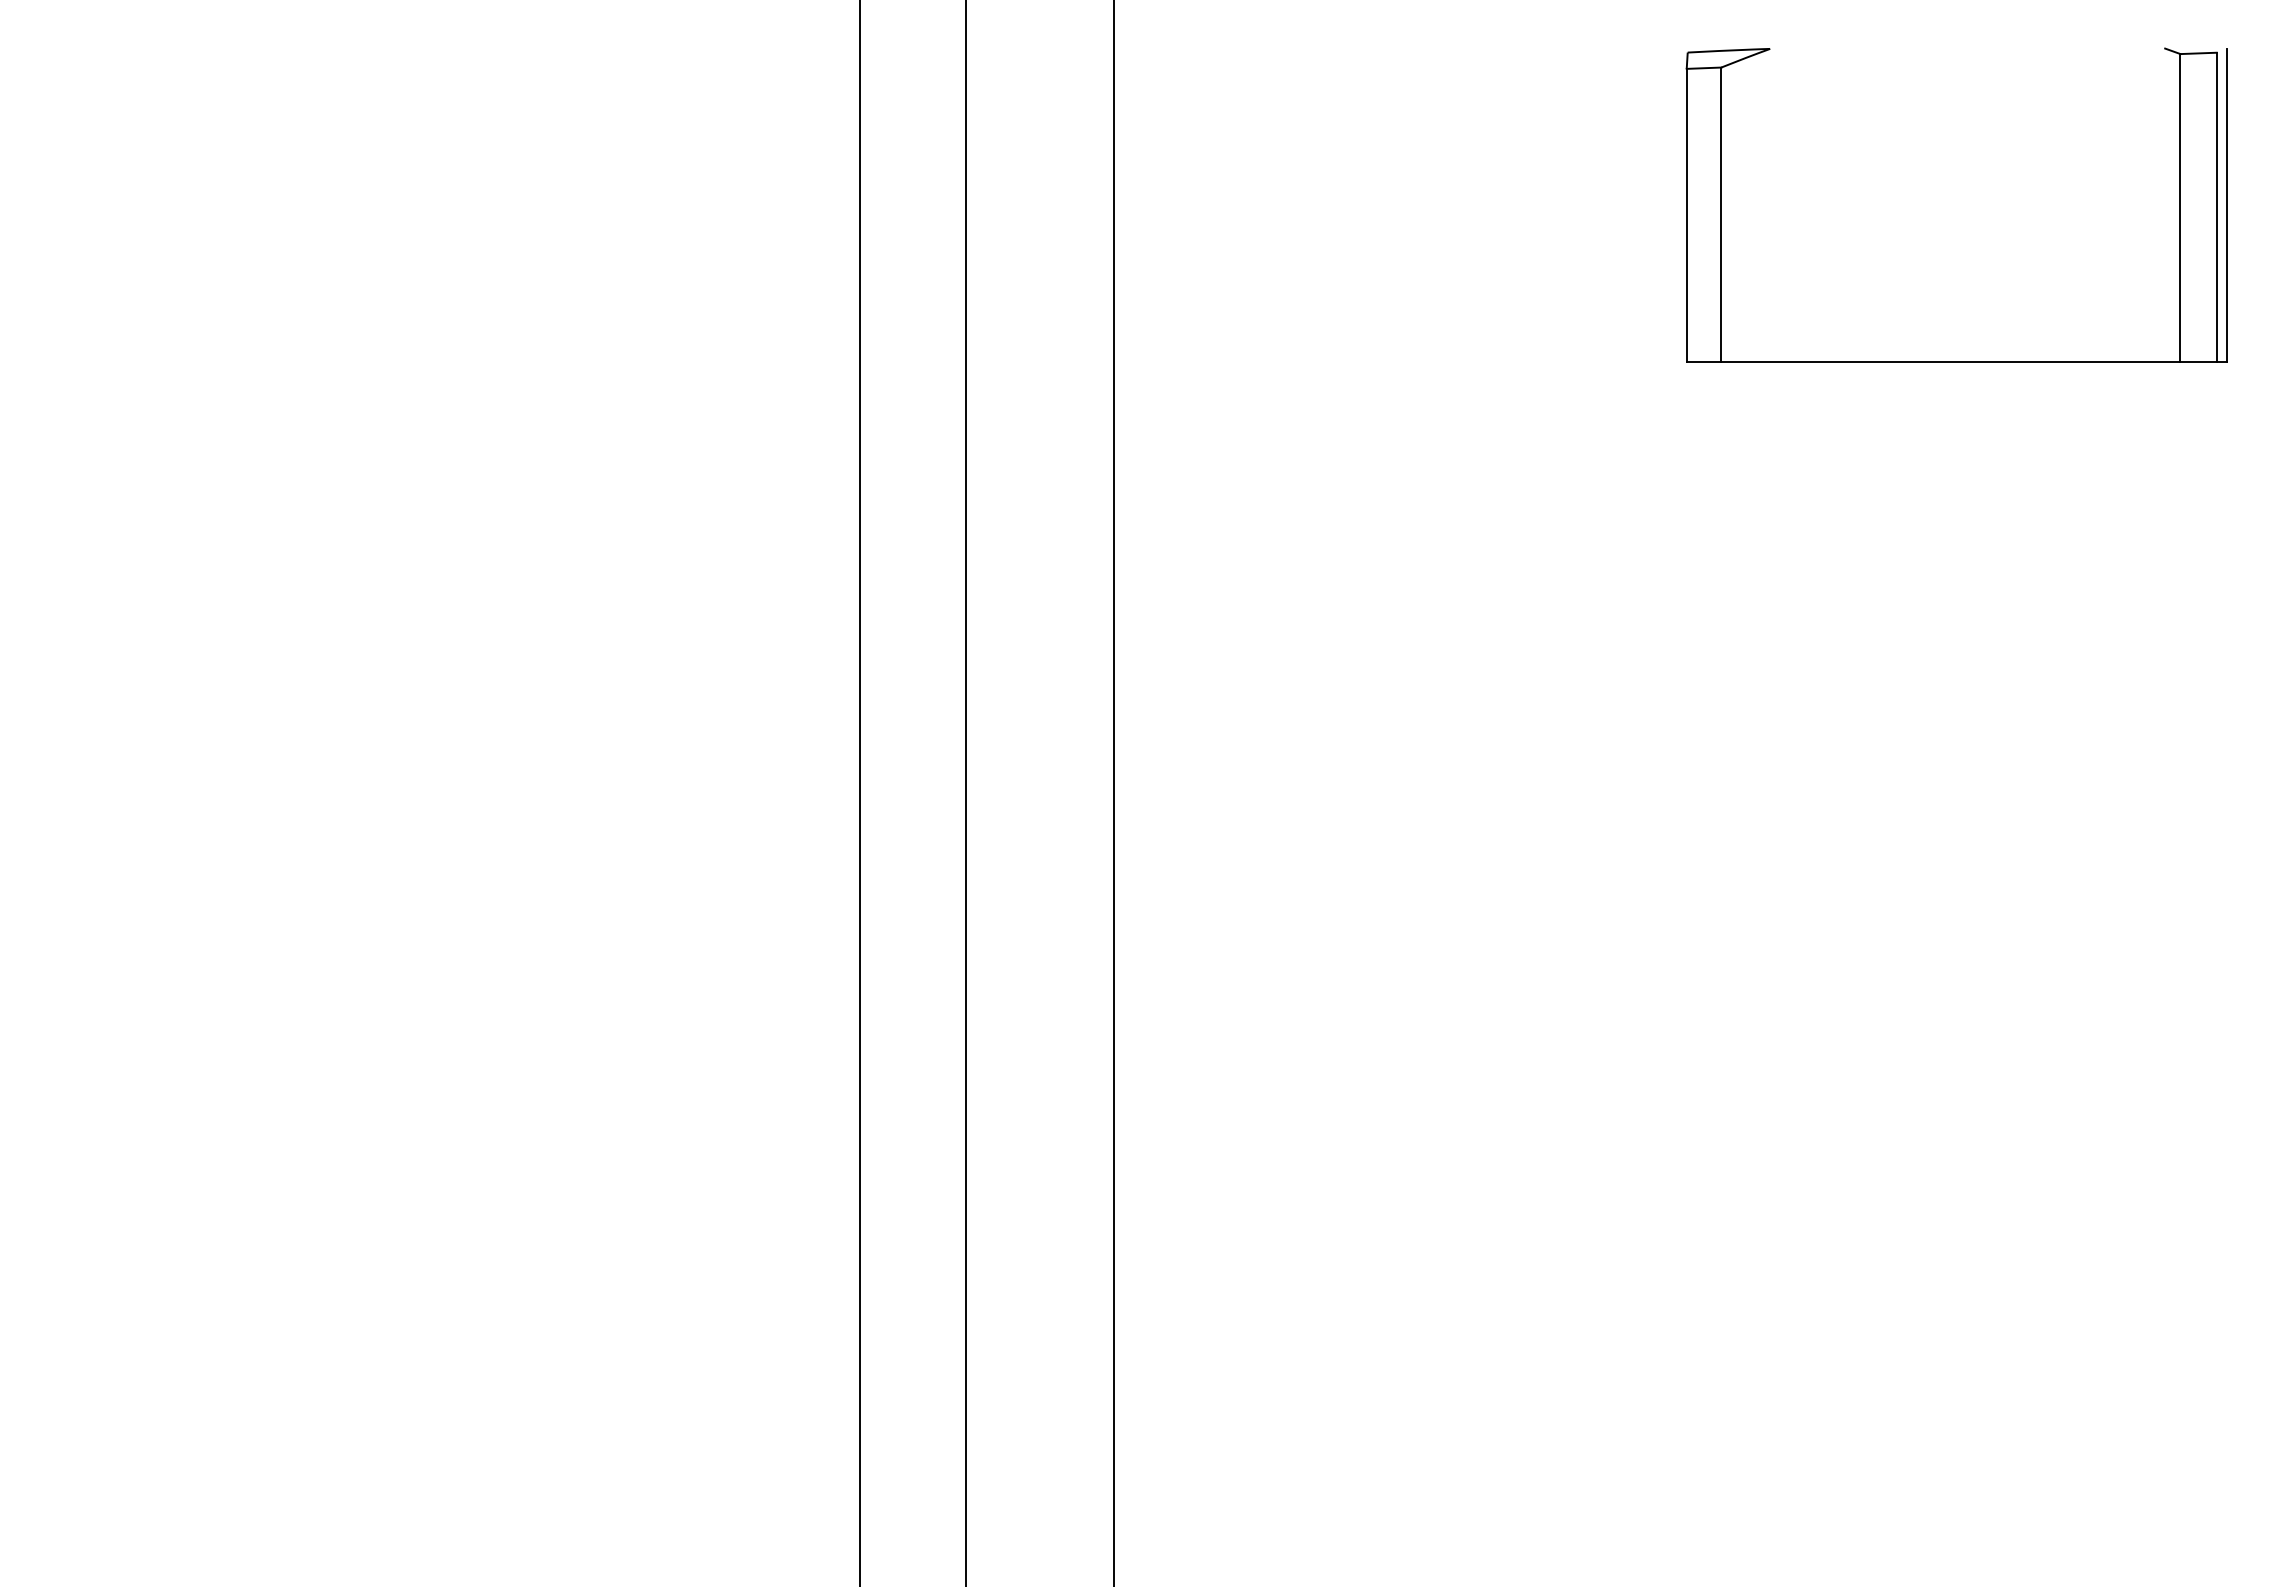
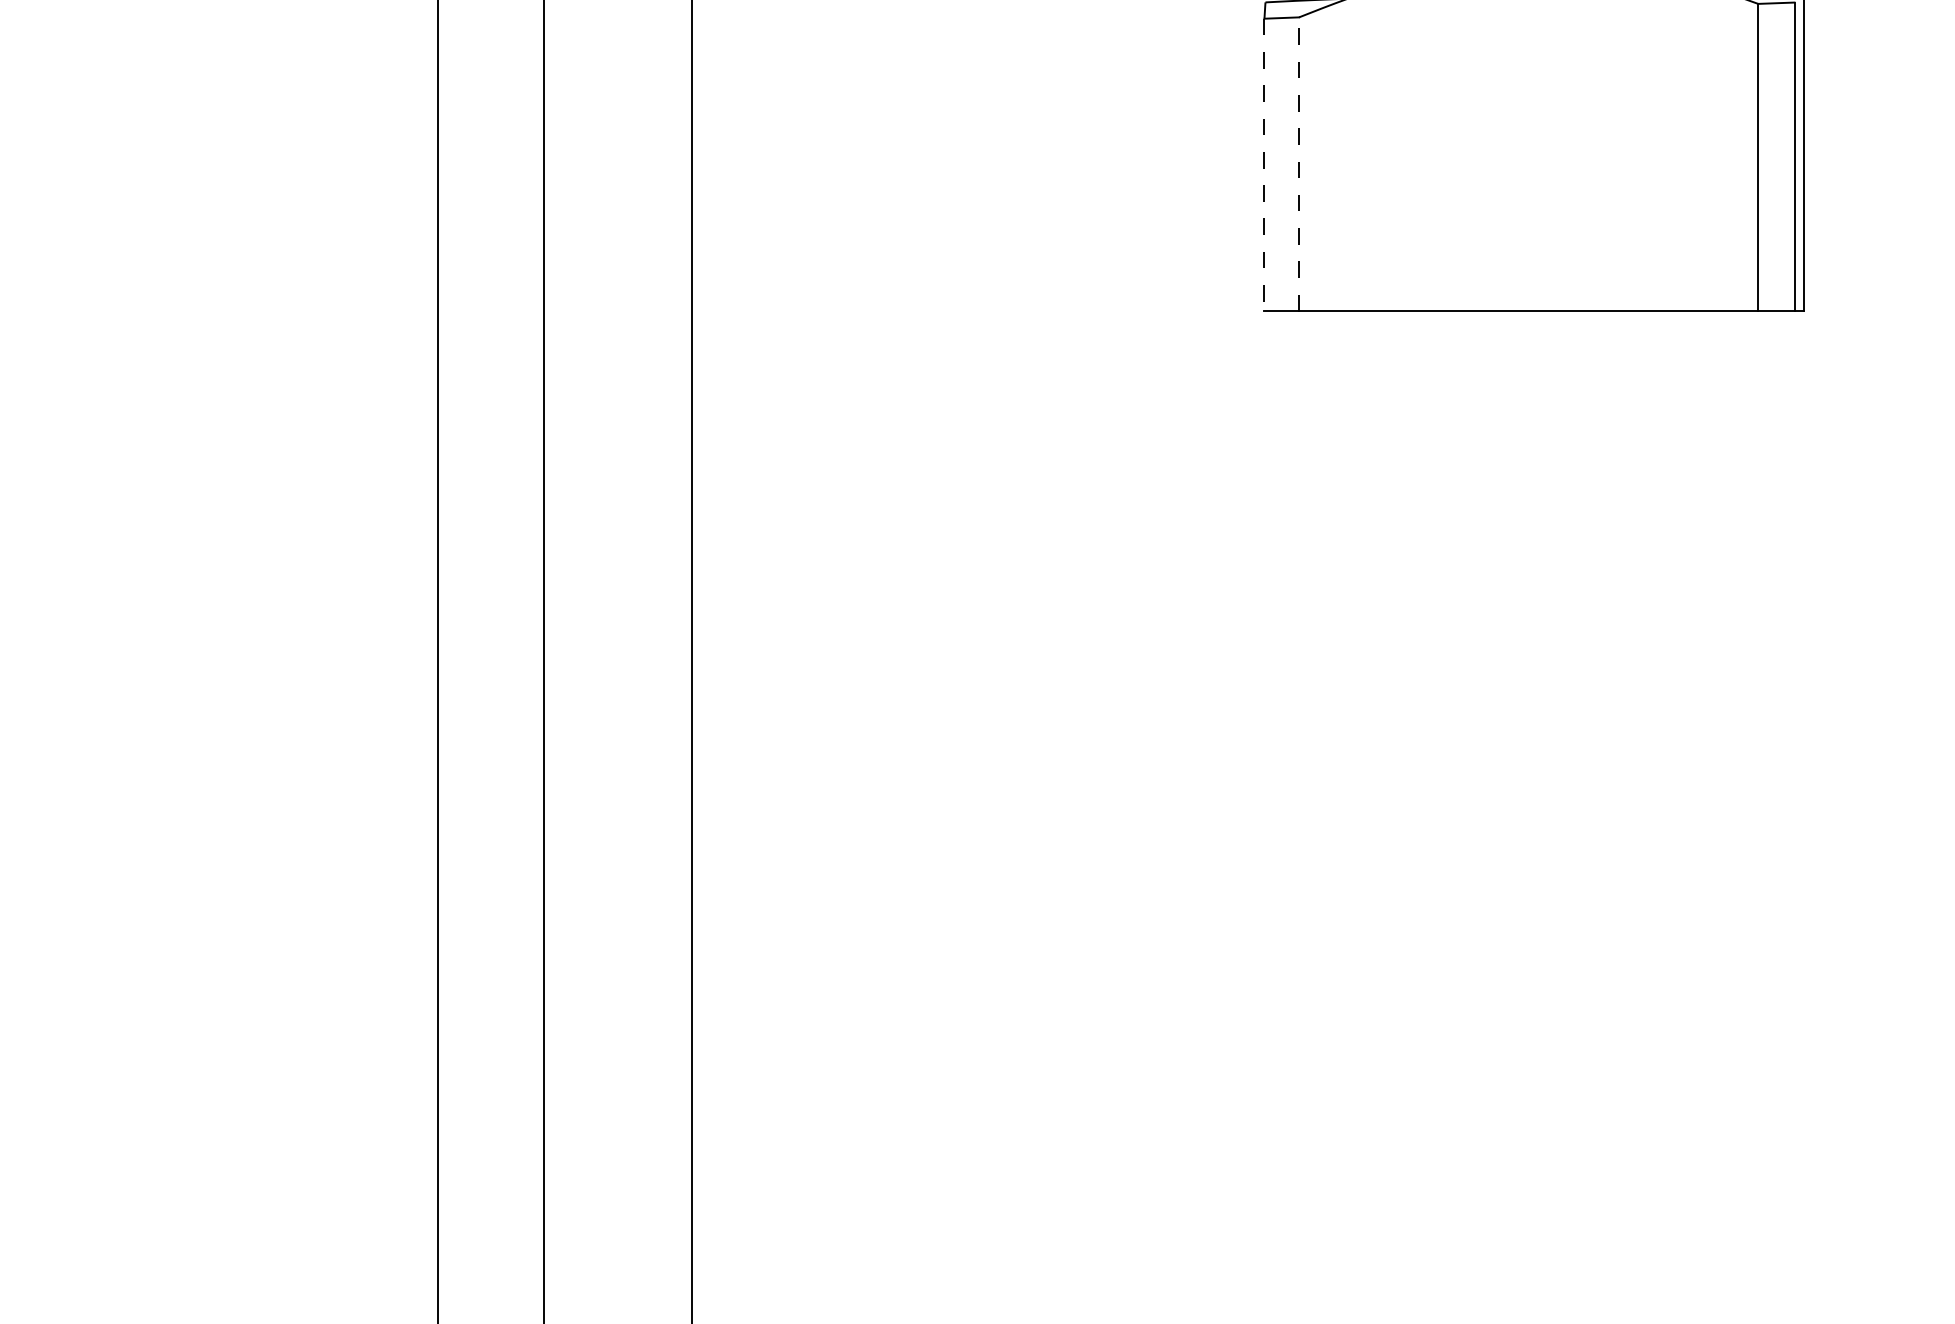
line: (1721, 214) -> (1299, 164), solid -> dashed
line: (1686, 215) -> (1264, 165), solid -> dashed

